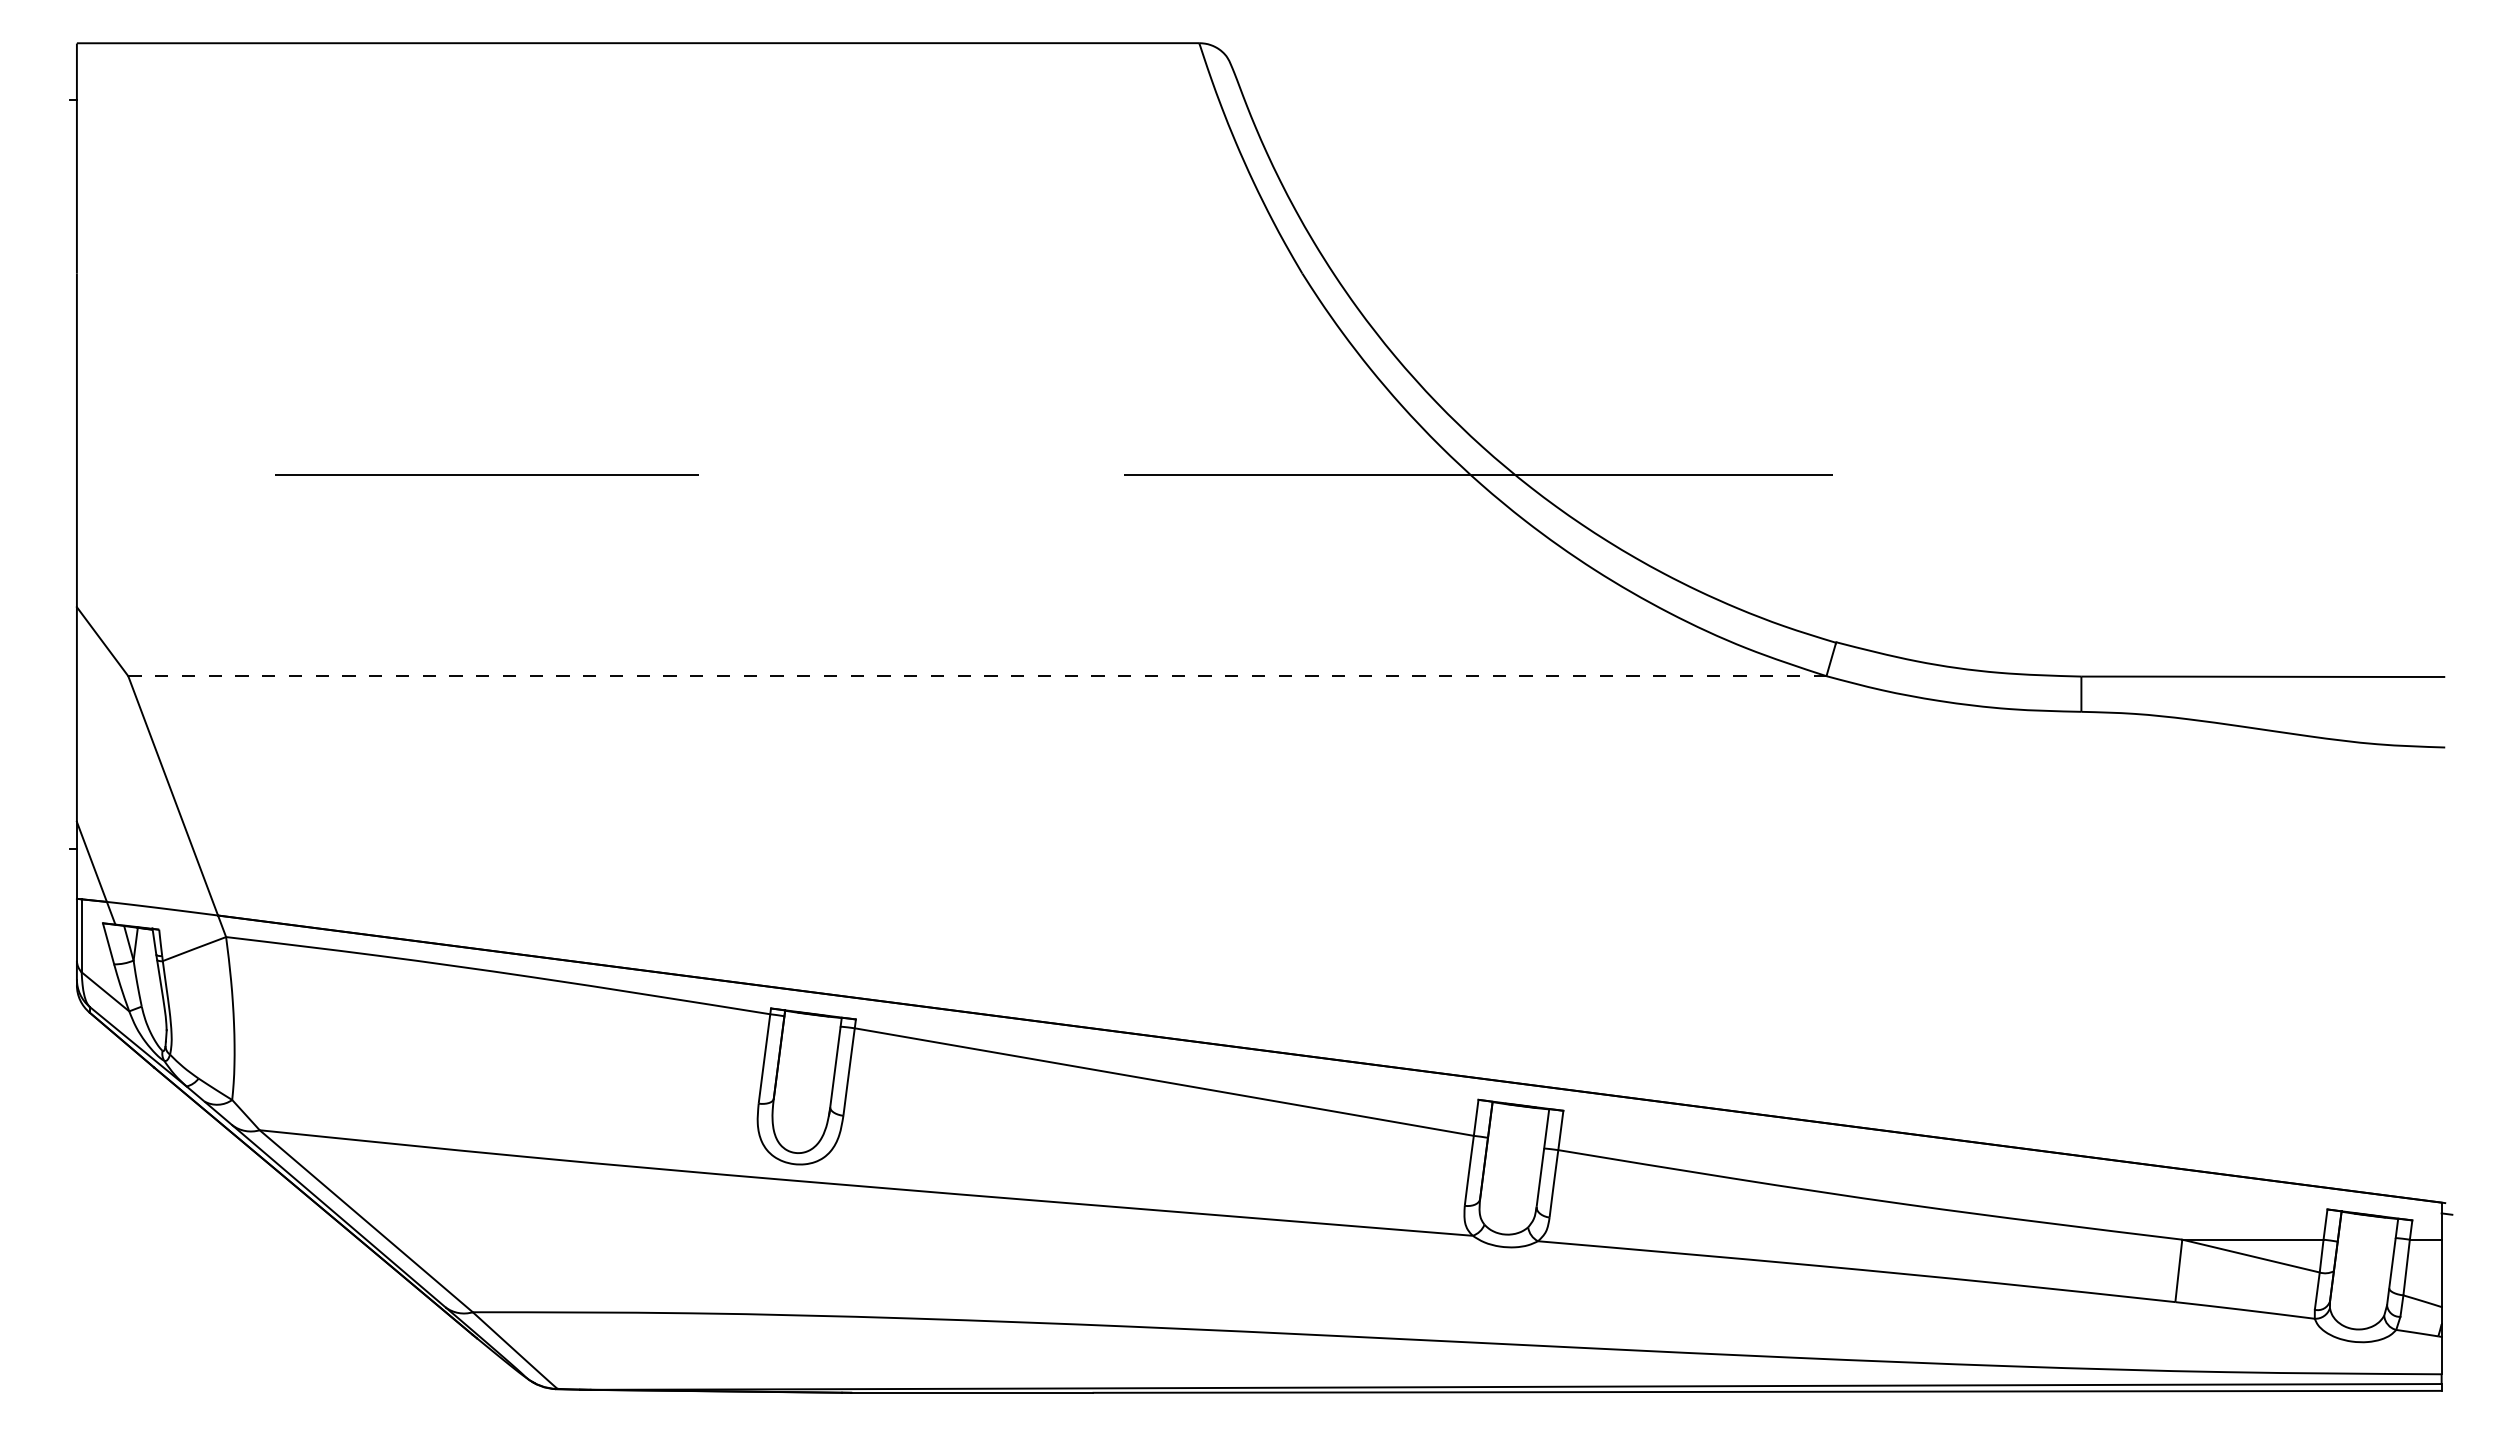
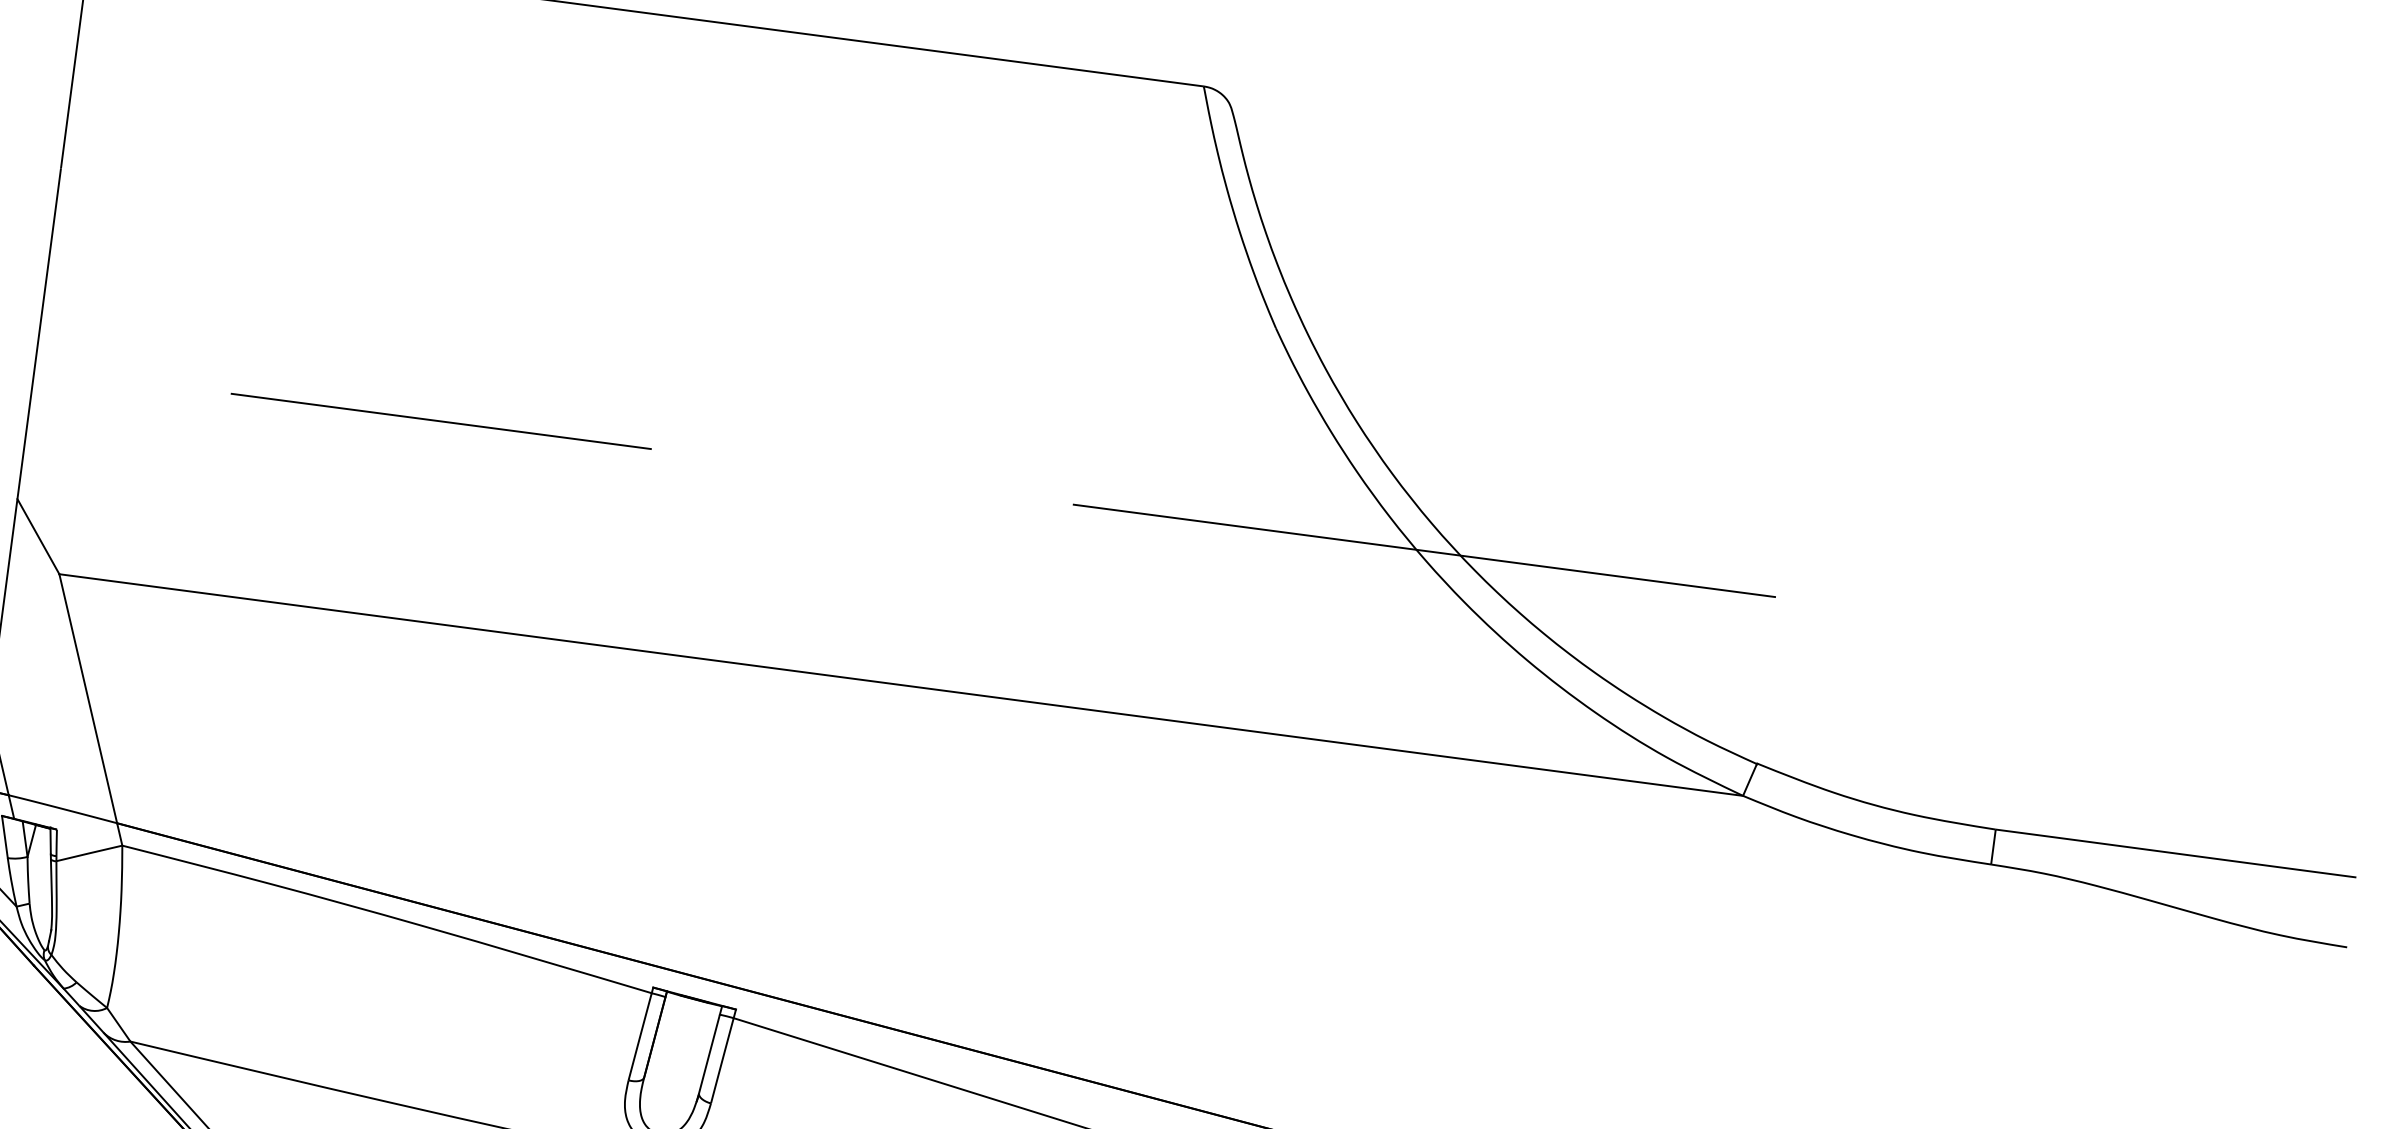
line: (977, 676) -> (901, 685), dashed -> solid

